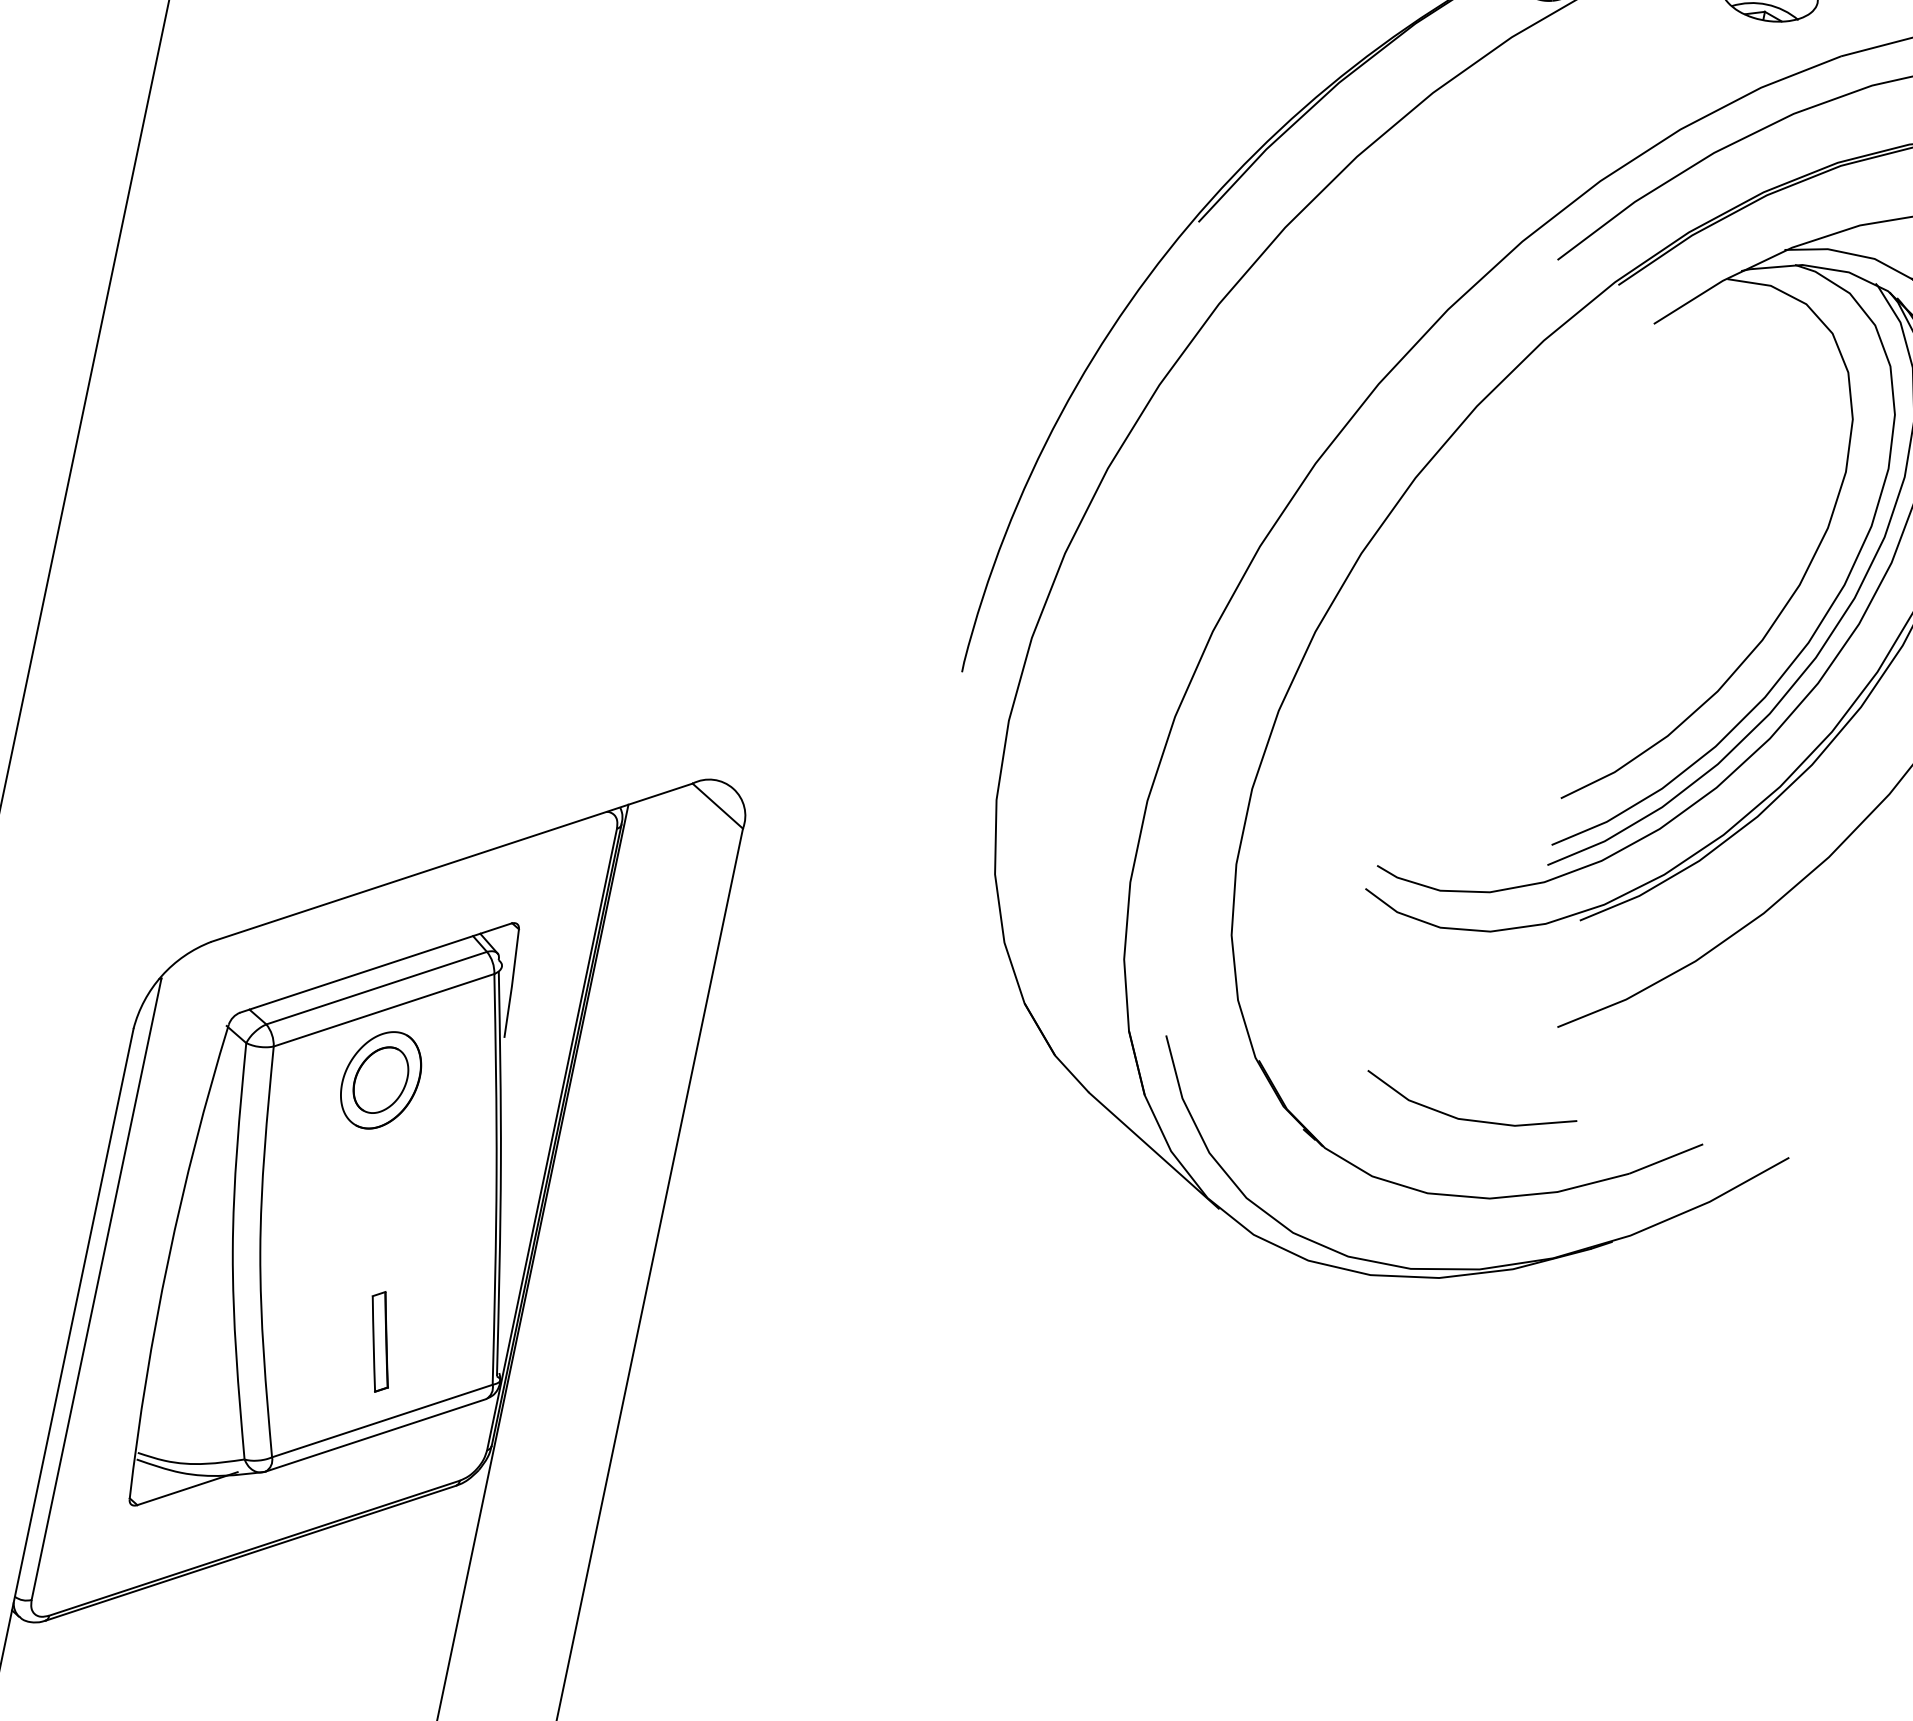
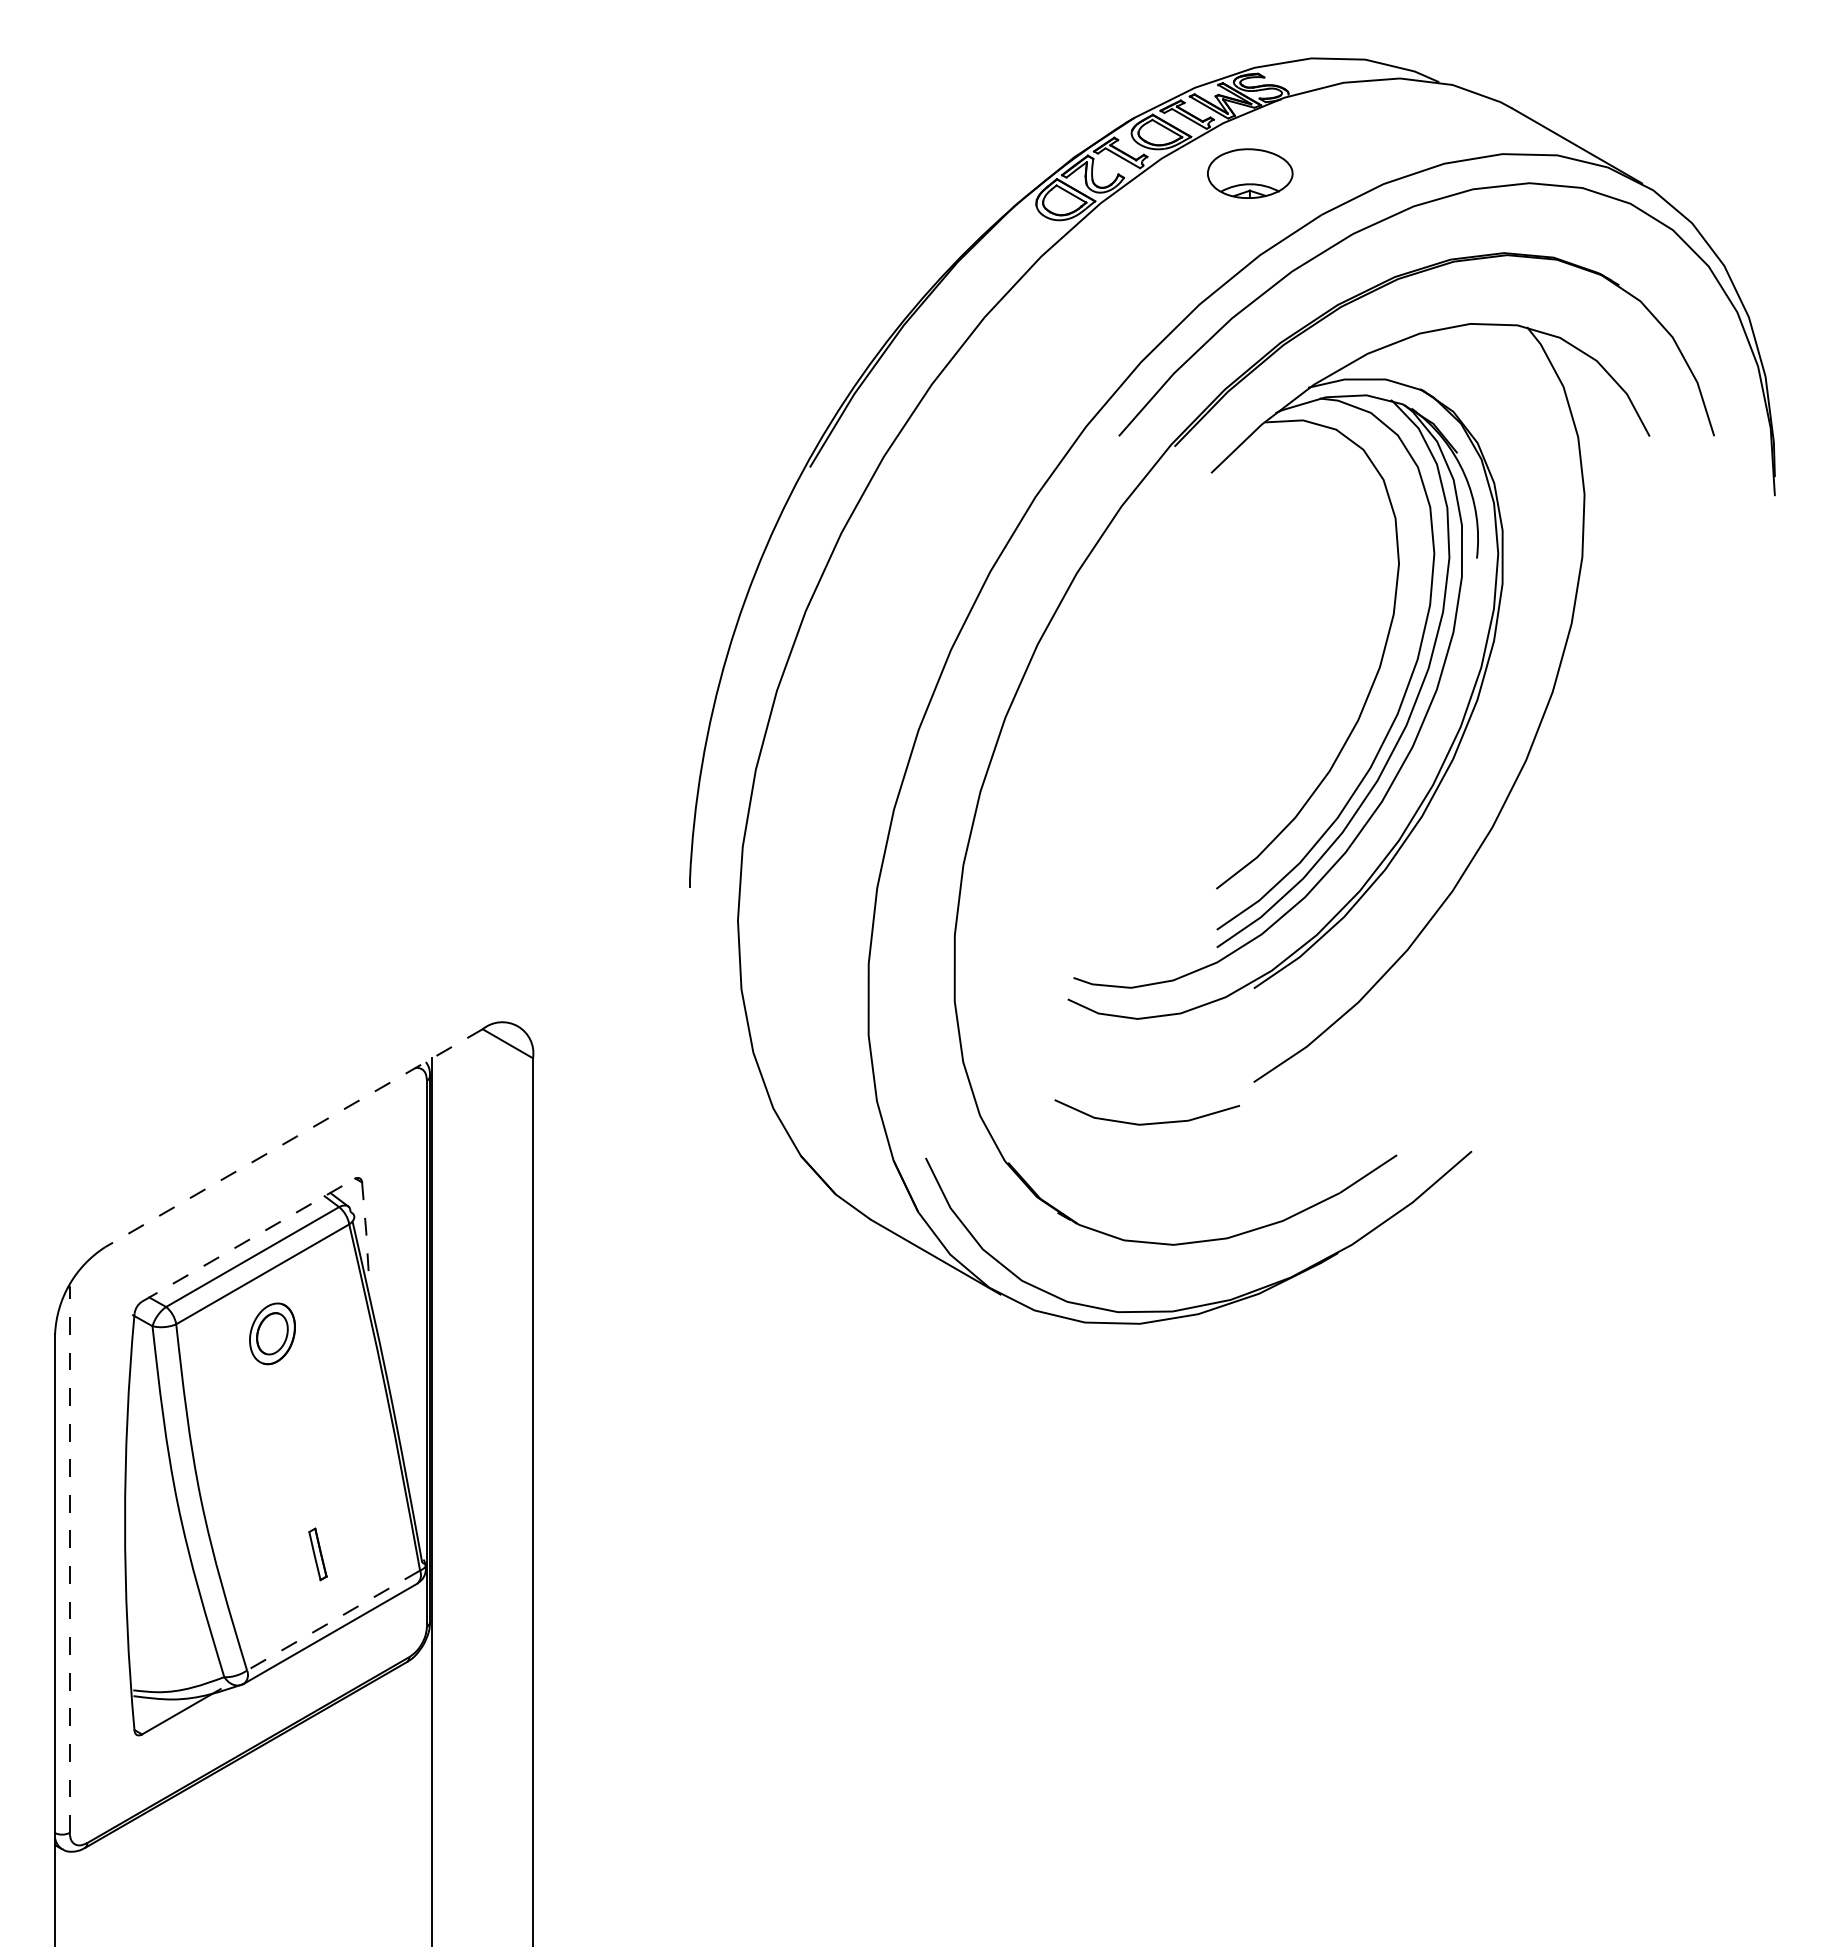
line: (452, 863) -> (294, 1138), solid -> dashed
line: (375, 968) -> (248, 1240), solid -> dashed
line: (512, 985) -> (366, 1230), solid -> dashed
part: (381, 1079) -> (272, 1333), size x0.7
line: (1466, 1119) -> (1146, 1123), moved
line: (96, 1288) -> (69, 1559), solid -> dashed
part: (379, 1342) -> (317, 1554), size x0.6
line: (382, 1420) -> (333, 1620), solid -> dashed

